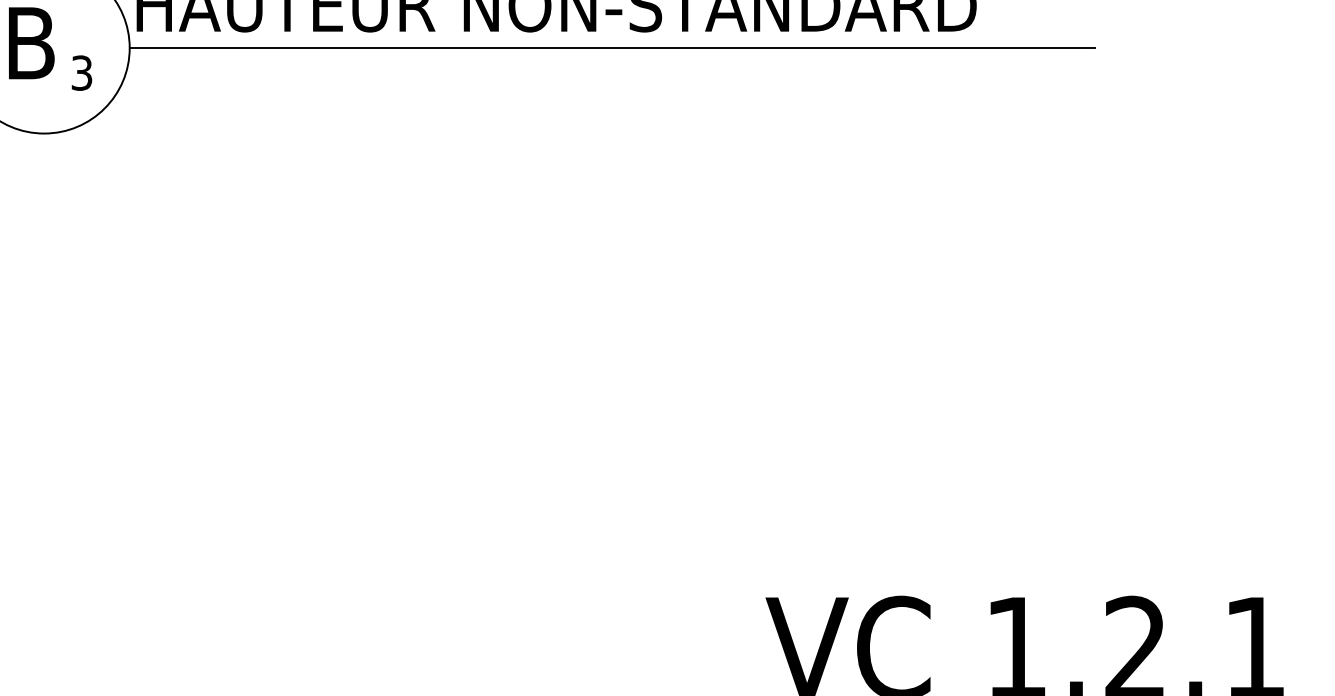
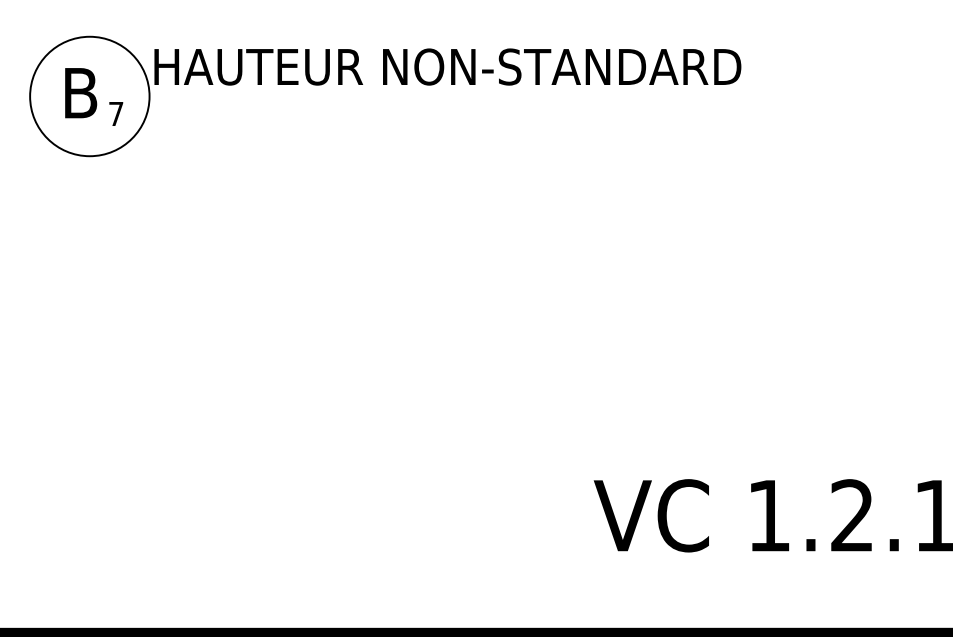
line: (611, 48) -> (486, 96), removed
text: (82, 72) -> (116, 113), 3 -> 7

